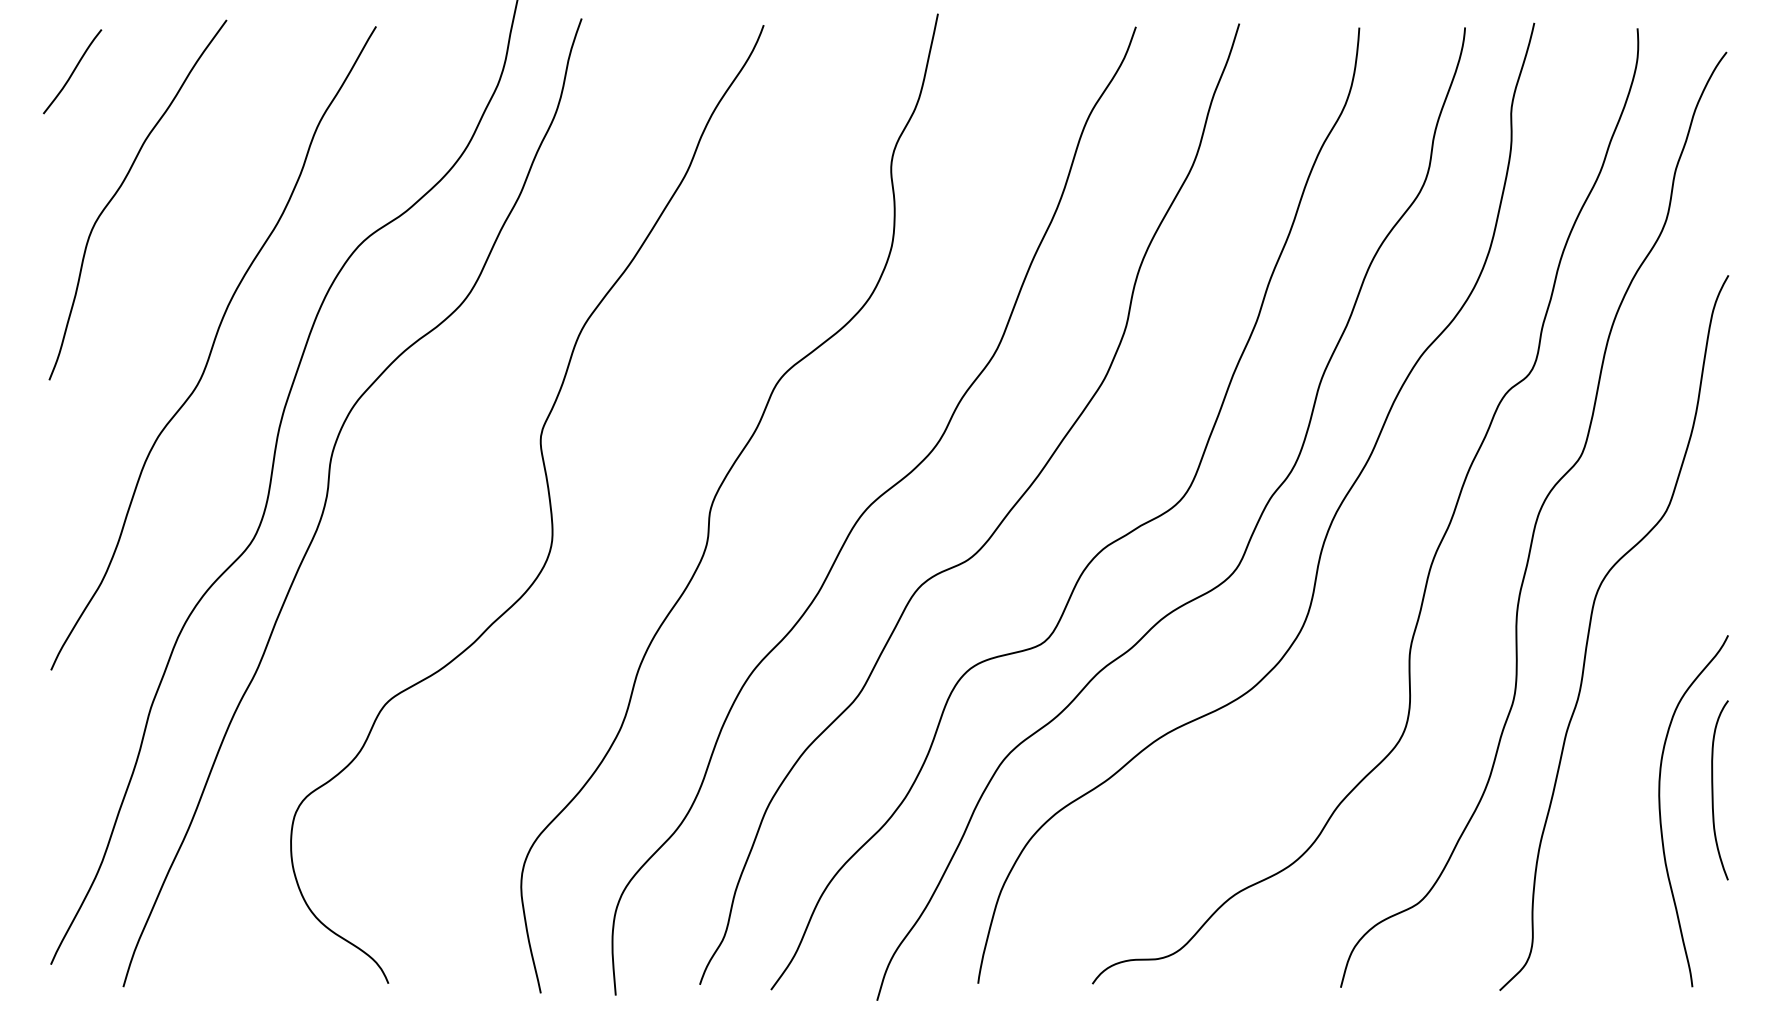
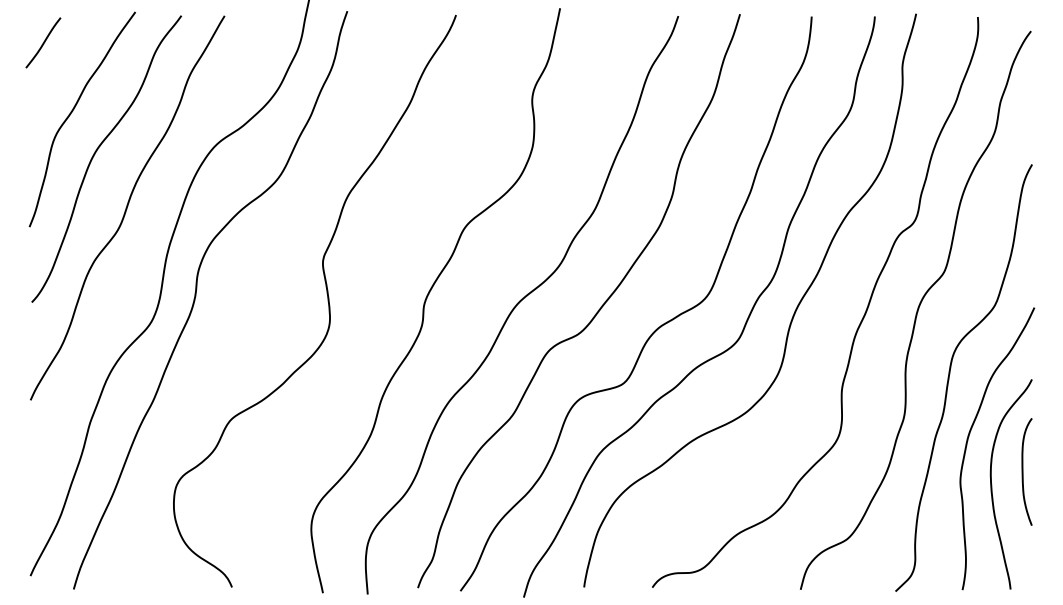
curve: (161, 255) -> (96, 152), added
curve: (1623, 732) -> (969, 437), added

